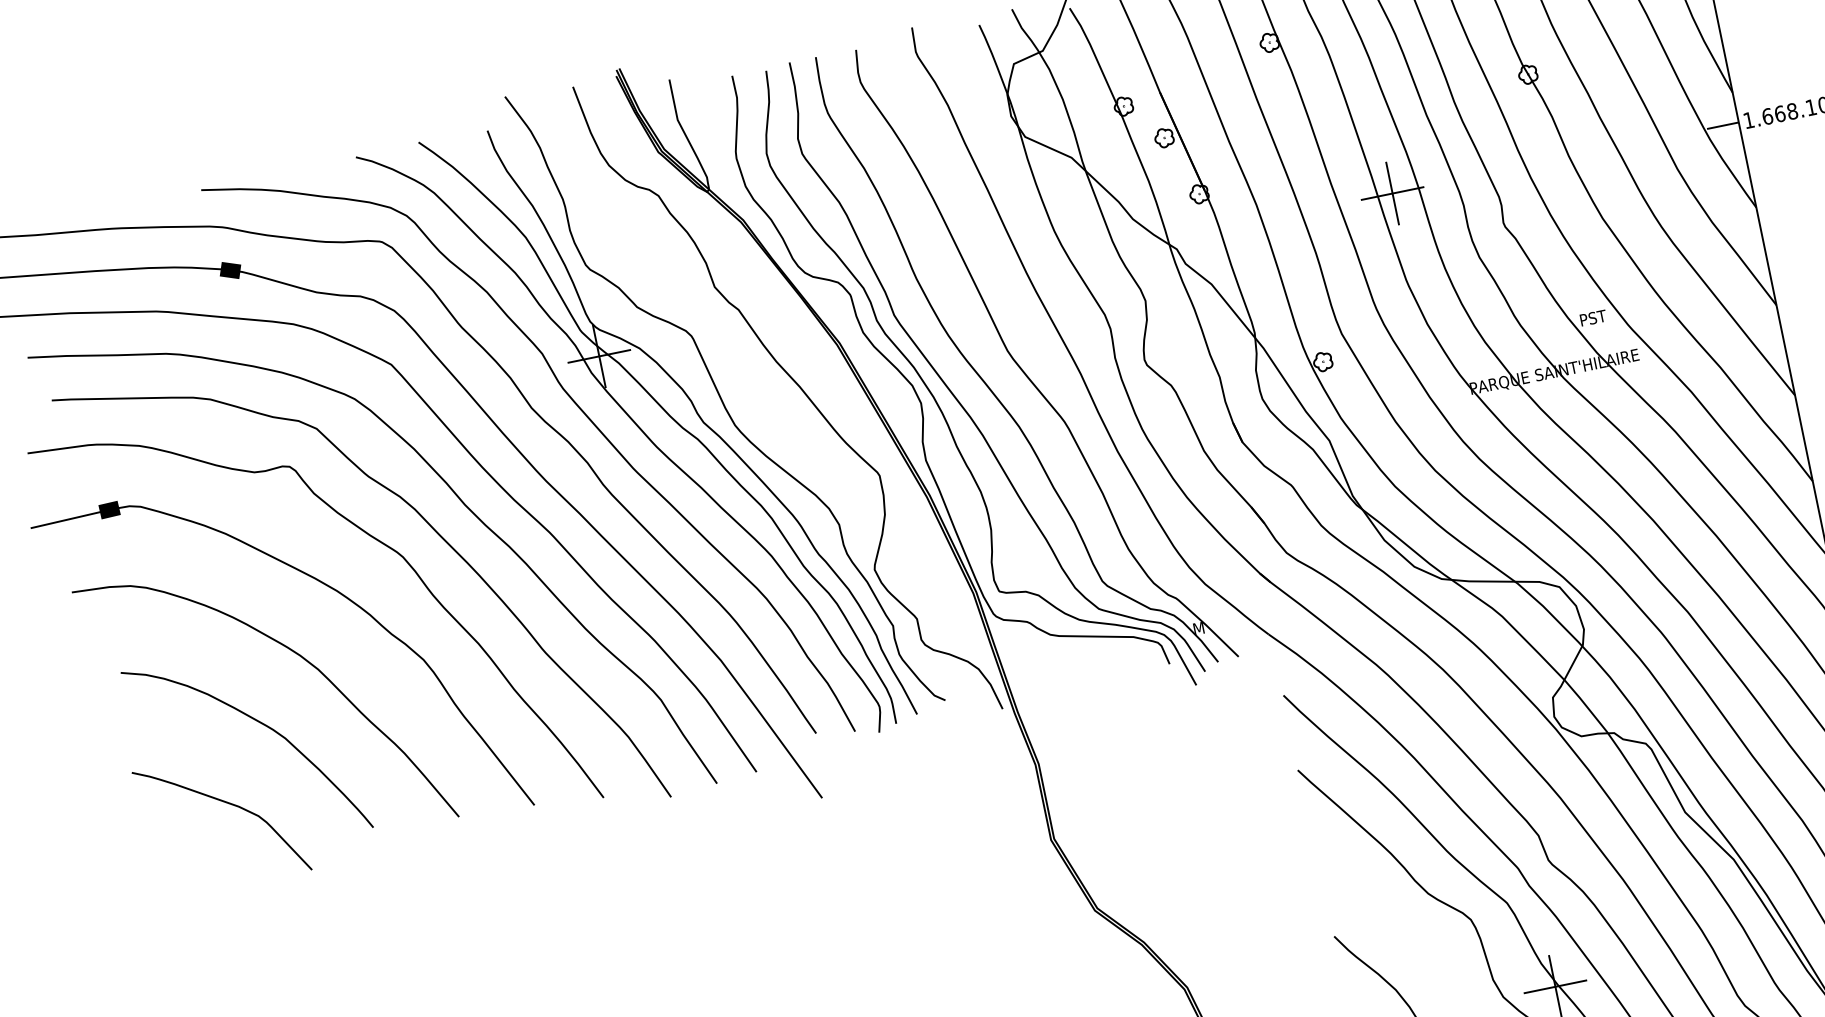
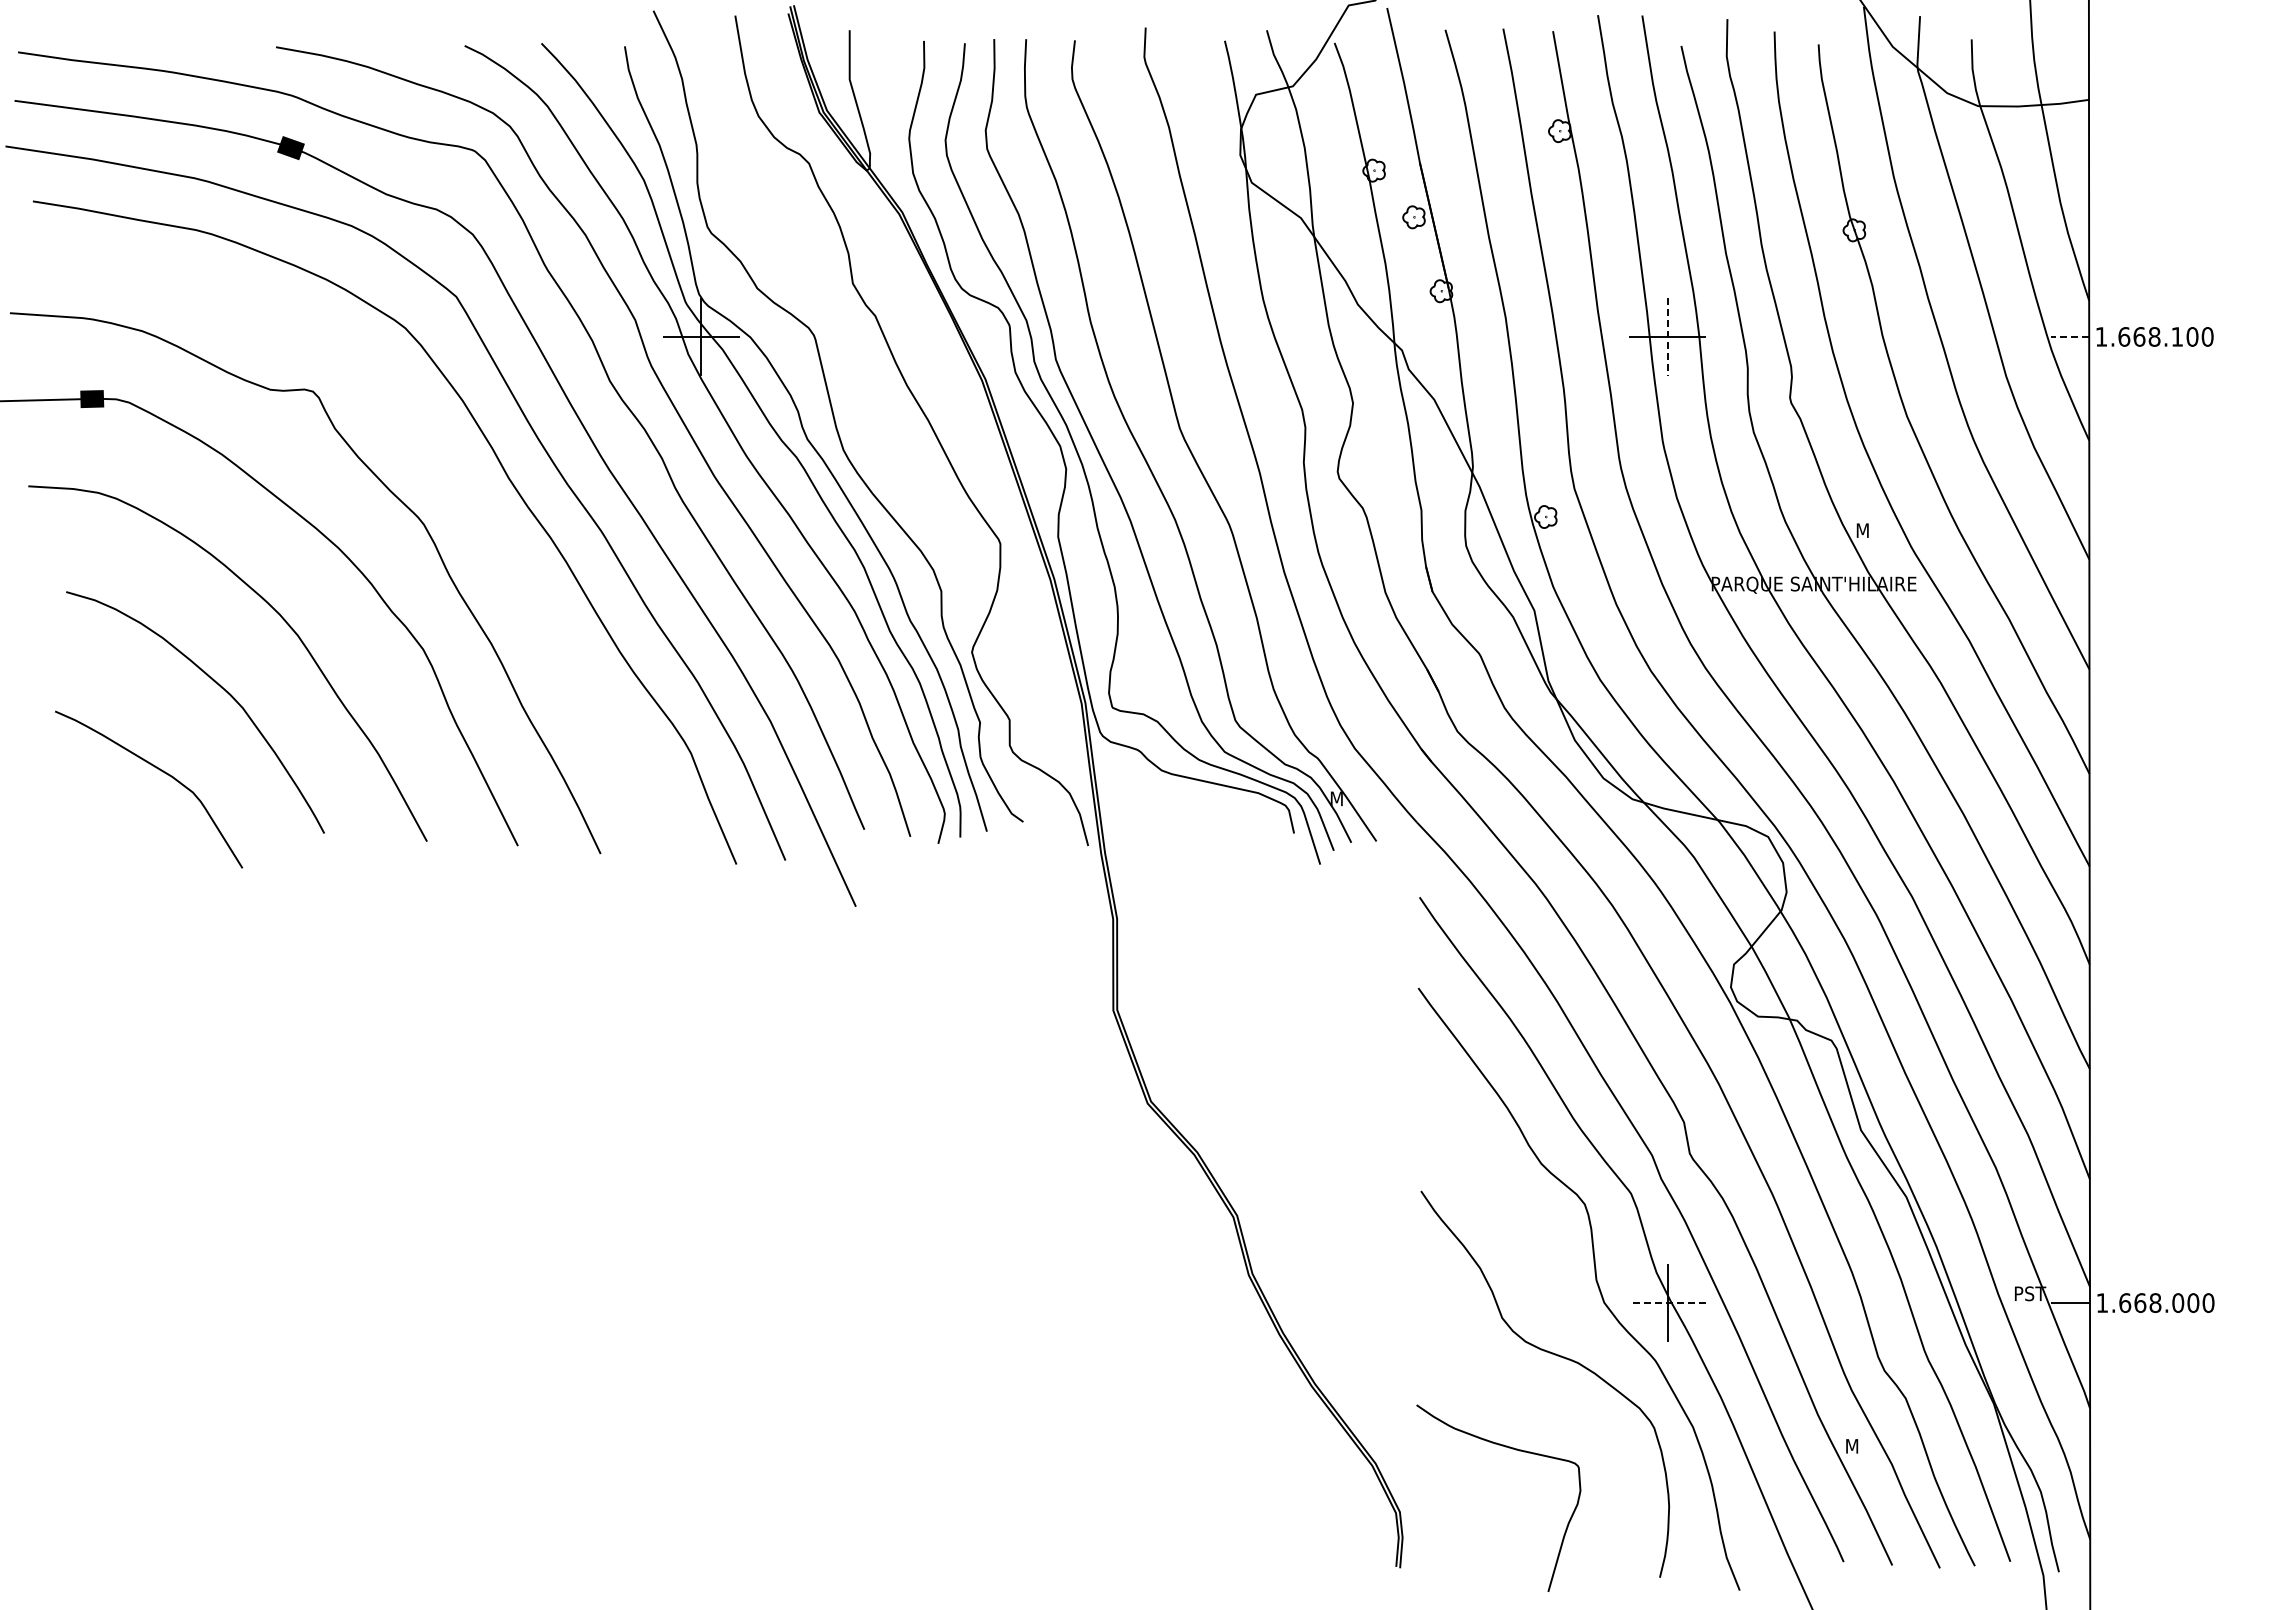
line: (1722, 125) -> (2069, 336), solid -> dashed
line: (1392, 193) -> (1667, 336), solid -> dashed
text: (1594, 317) -> (1873, 530), PST -> M
curve: (430, 527) -> (463, 496), removed
line: (1555, 987) -> (1667, 1303), solid -> dashed

